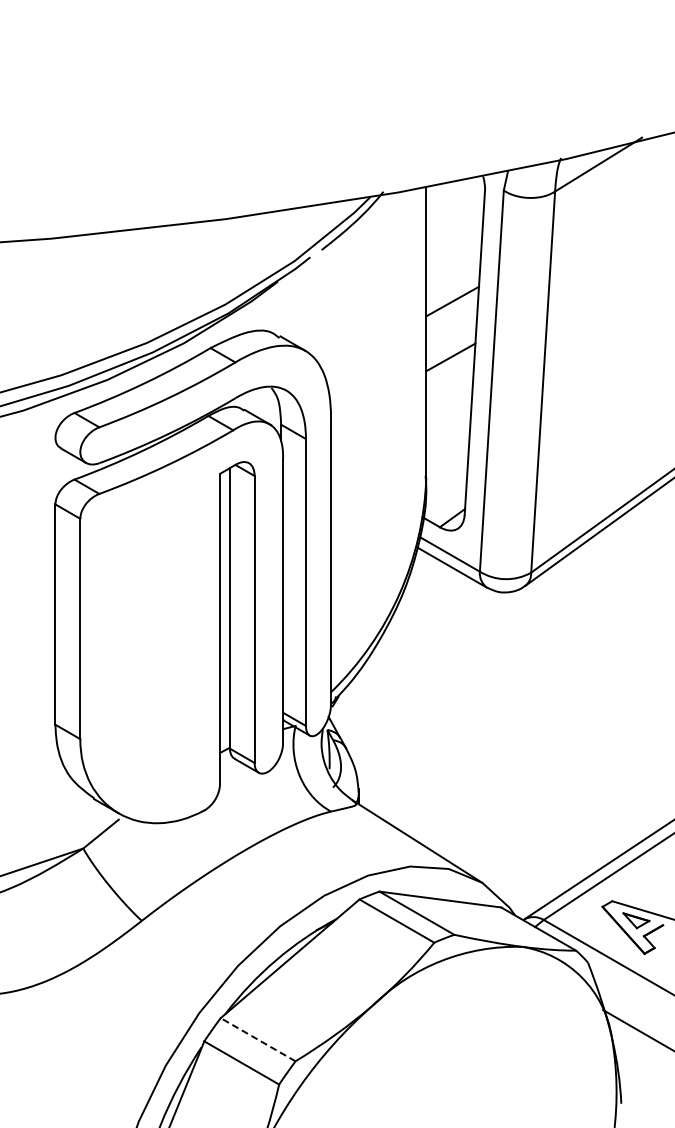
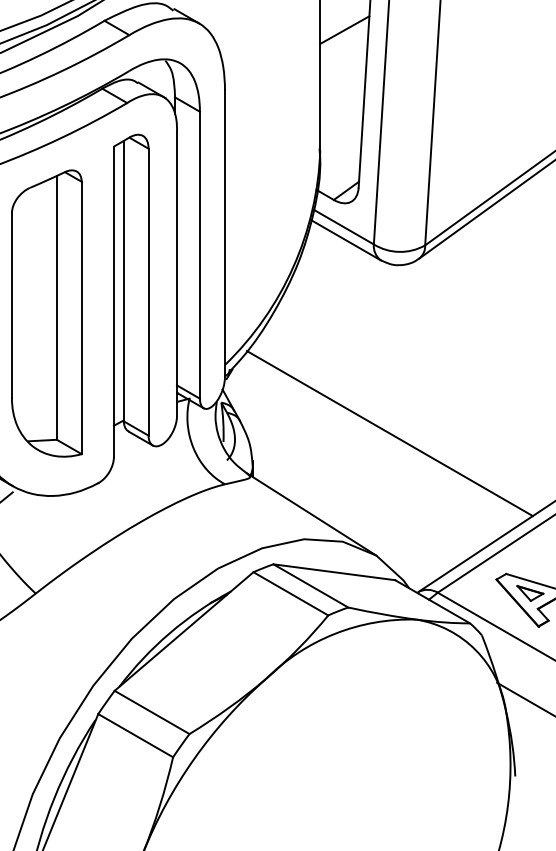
part: (152, 640) -> (46, 313), added
line: (495, 760) -> (389, 433), added
line: (257, 1039) -> (151, 712), dashed -> solid

